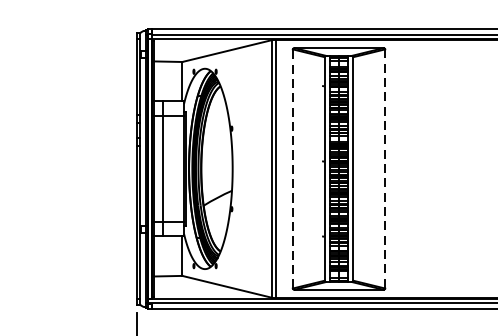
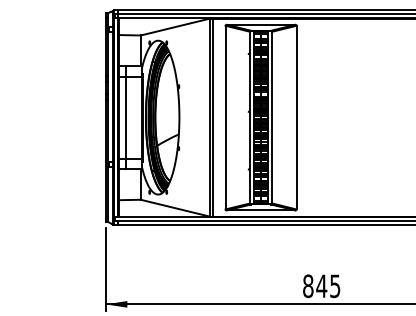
line: (292, 168) -> (225, 117), dashed -> solid
line: (385, 168) -> (296, 117), dashed -> solid

